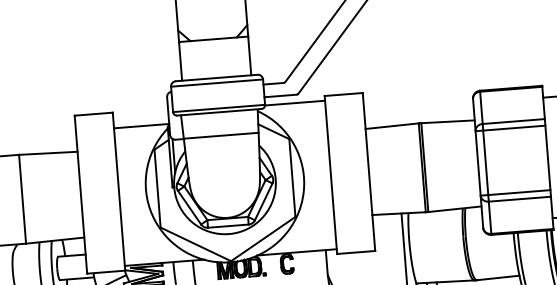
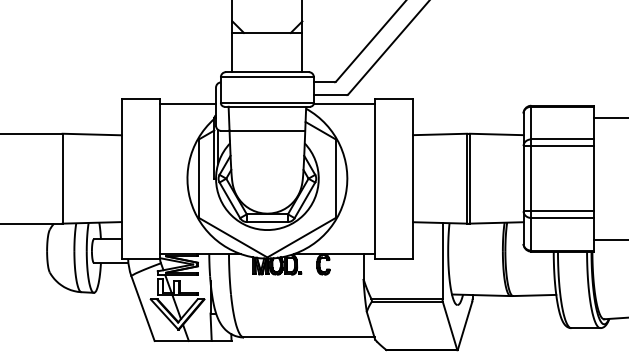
line: (142, 126) -> (188, 103), moved

